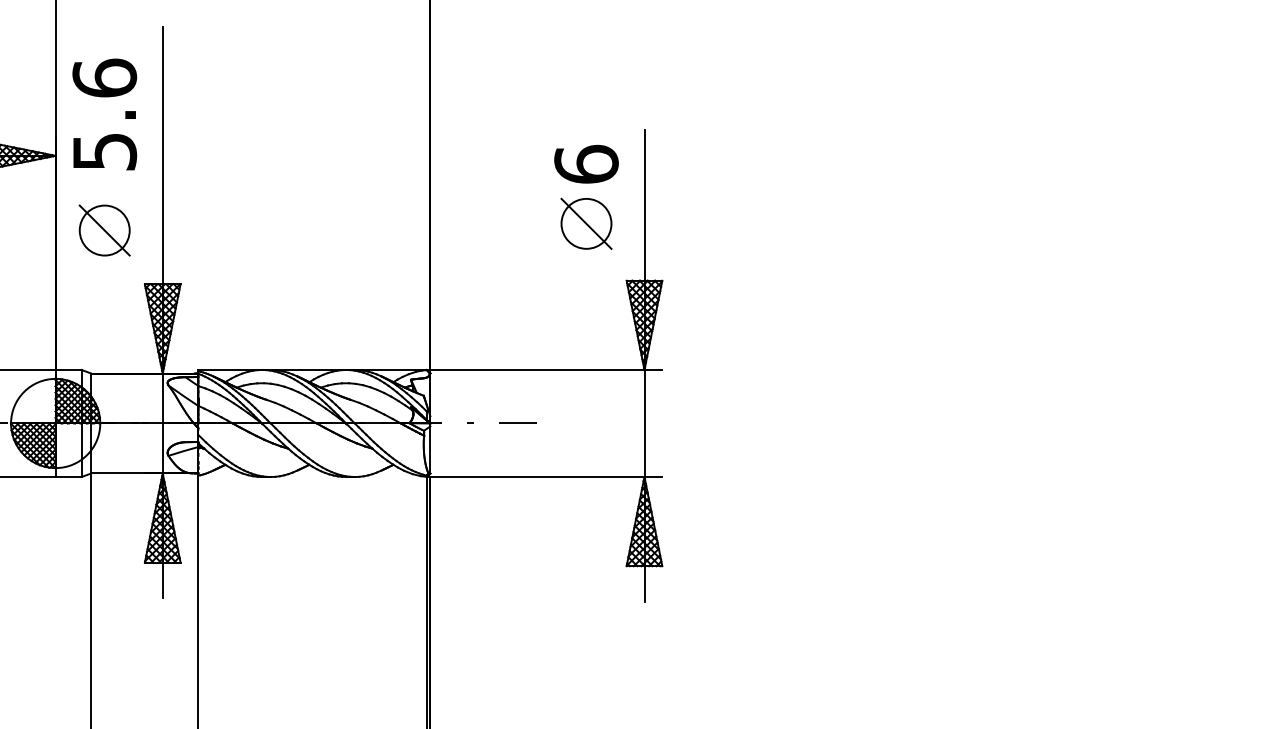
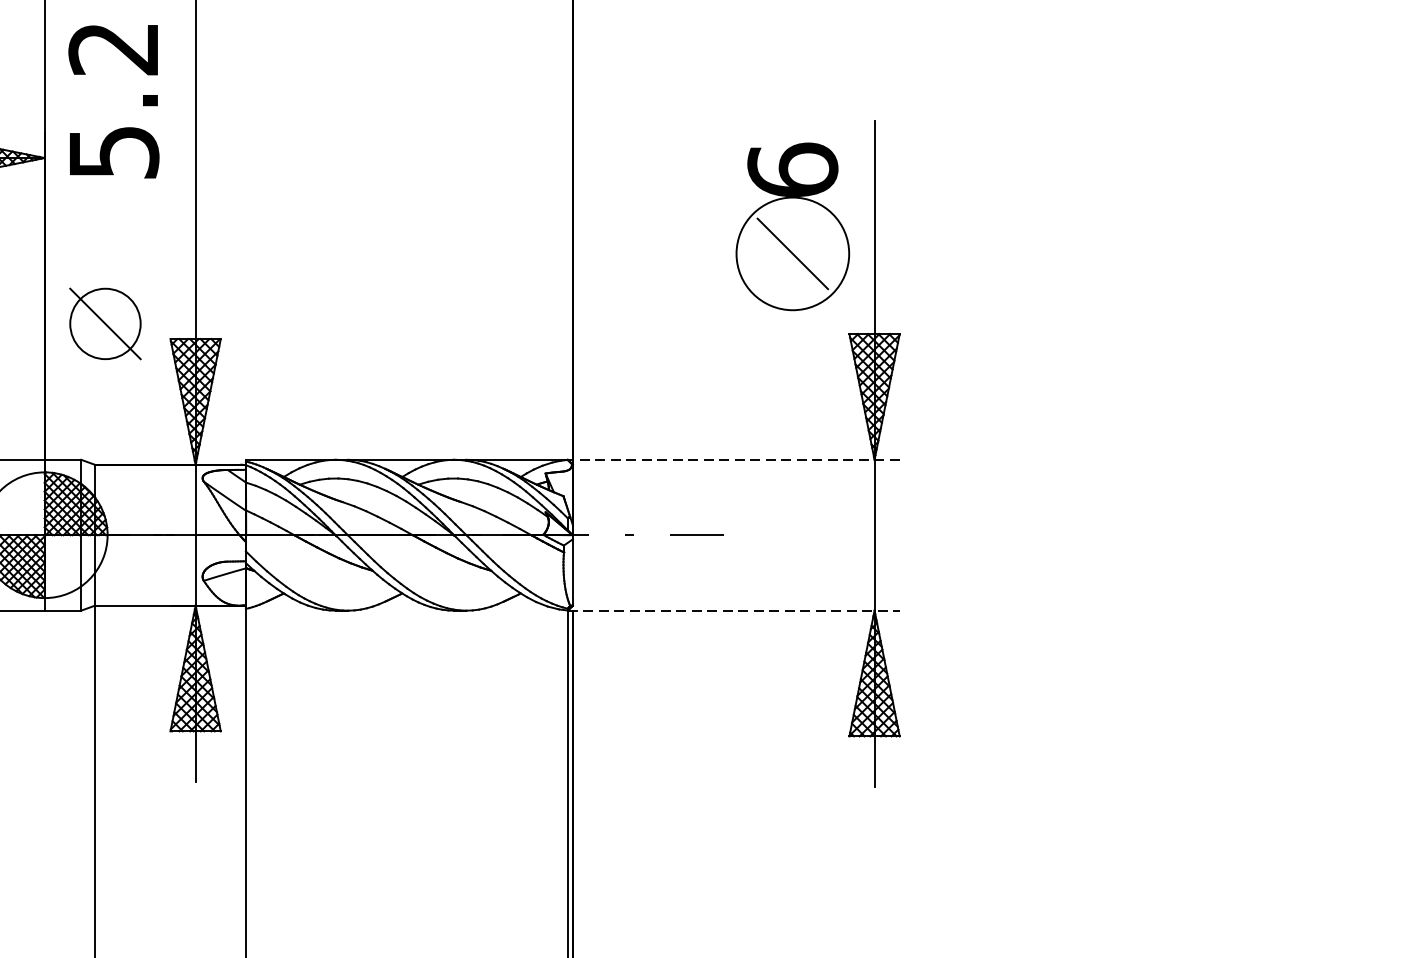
text: (104, 77) -> (113, 47), 5.6 -> 5.2
circle: (586, 223) -> (792, 253), size x1.6
part: (104, 230) -> (105, 323), moved
line: (544, 369) -> (733, 459), solid -> dashed
line: (544, 477) -> (733, 611), solid -> dashed

